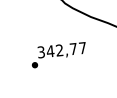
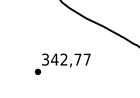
text: (58, 54) -> (62, 63), moved

